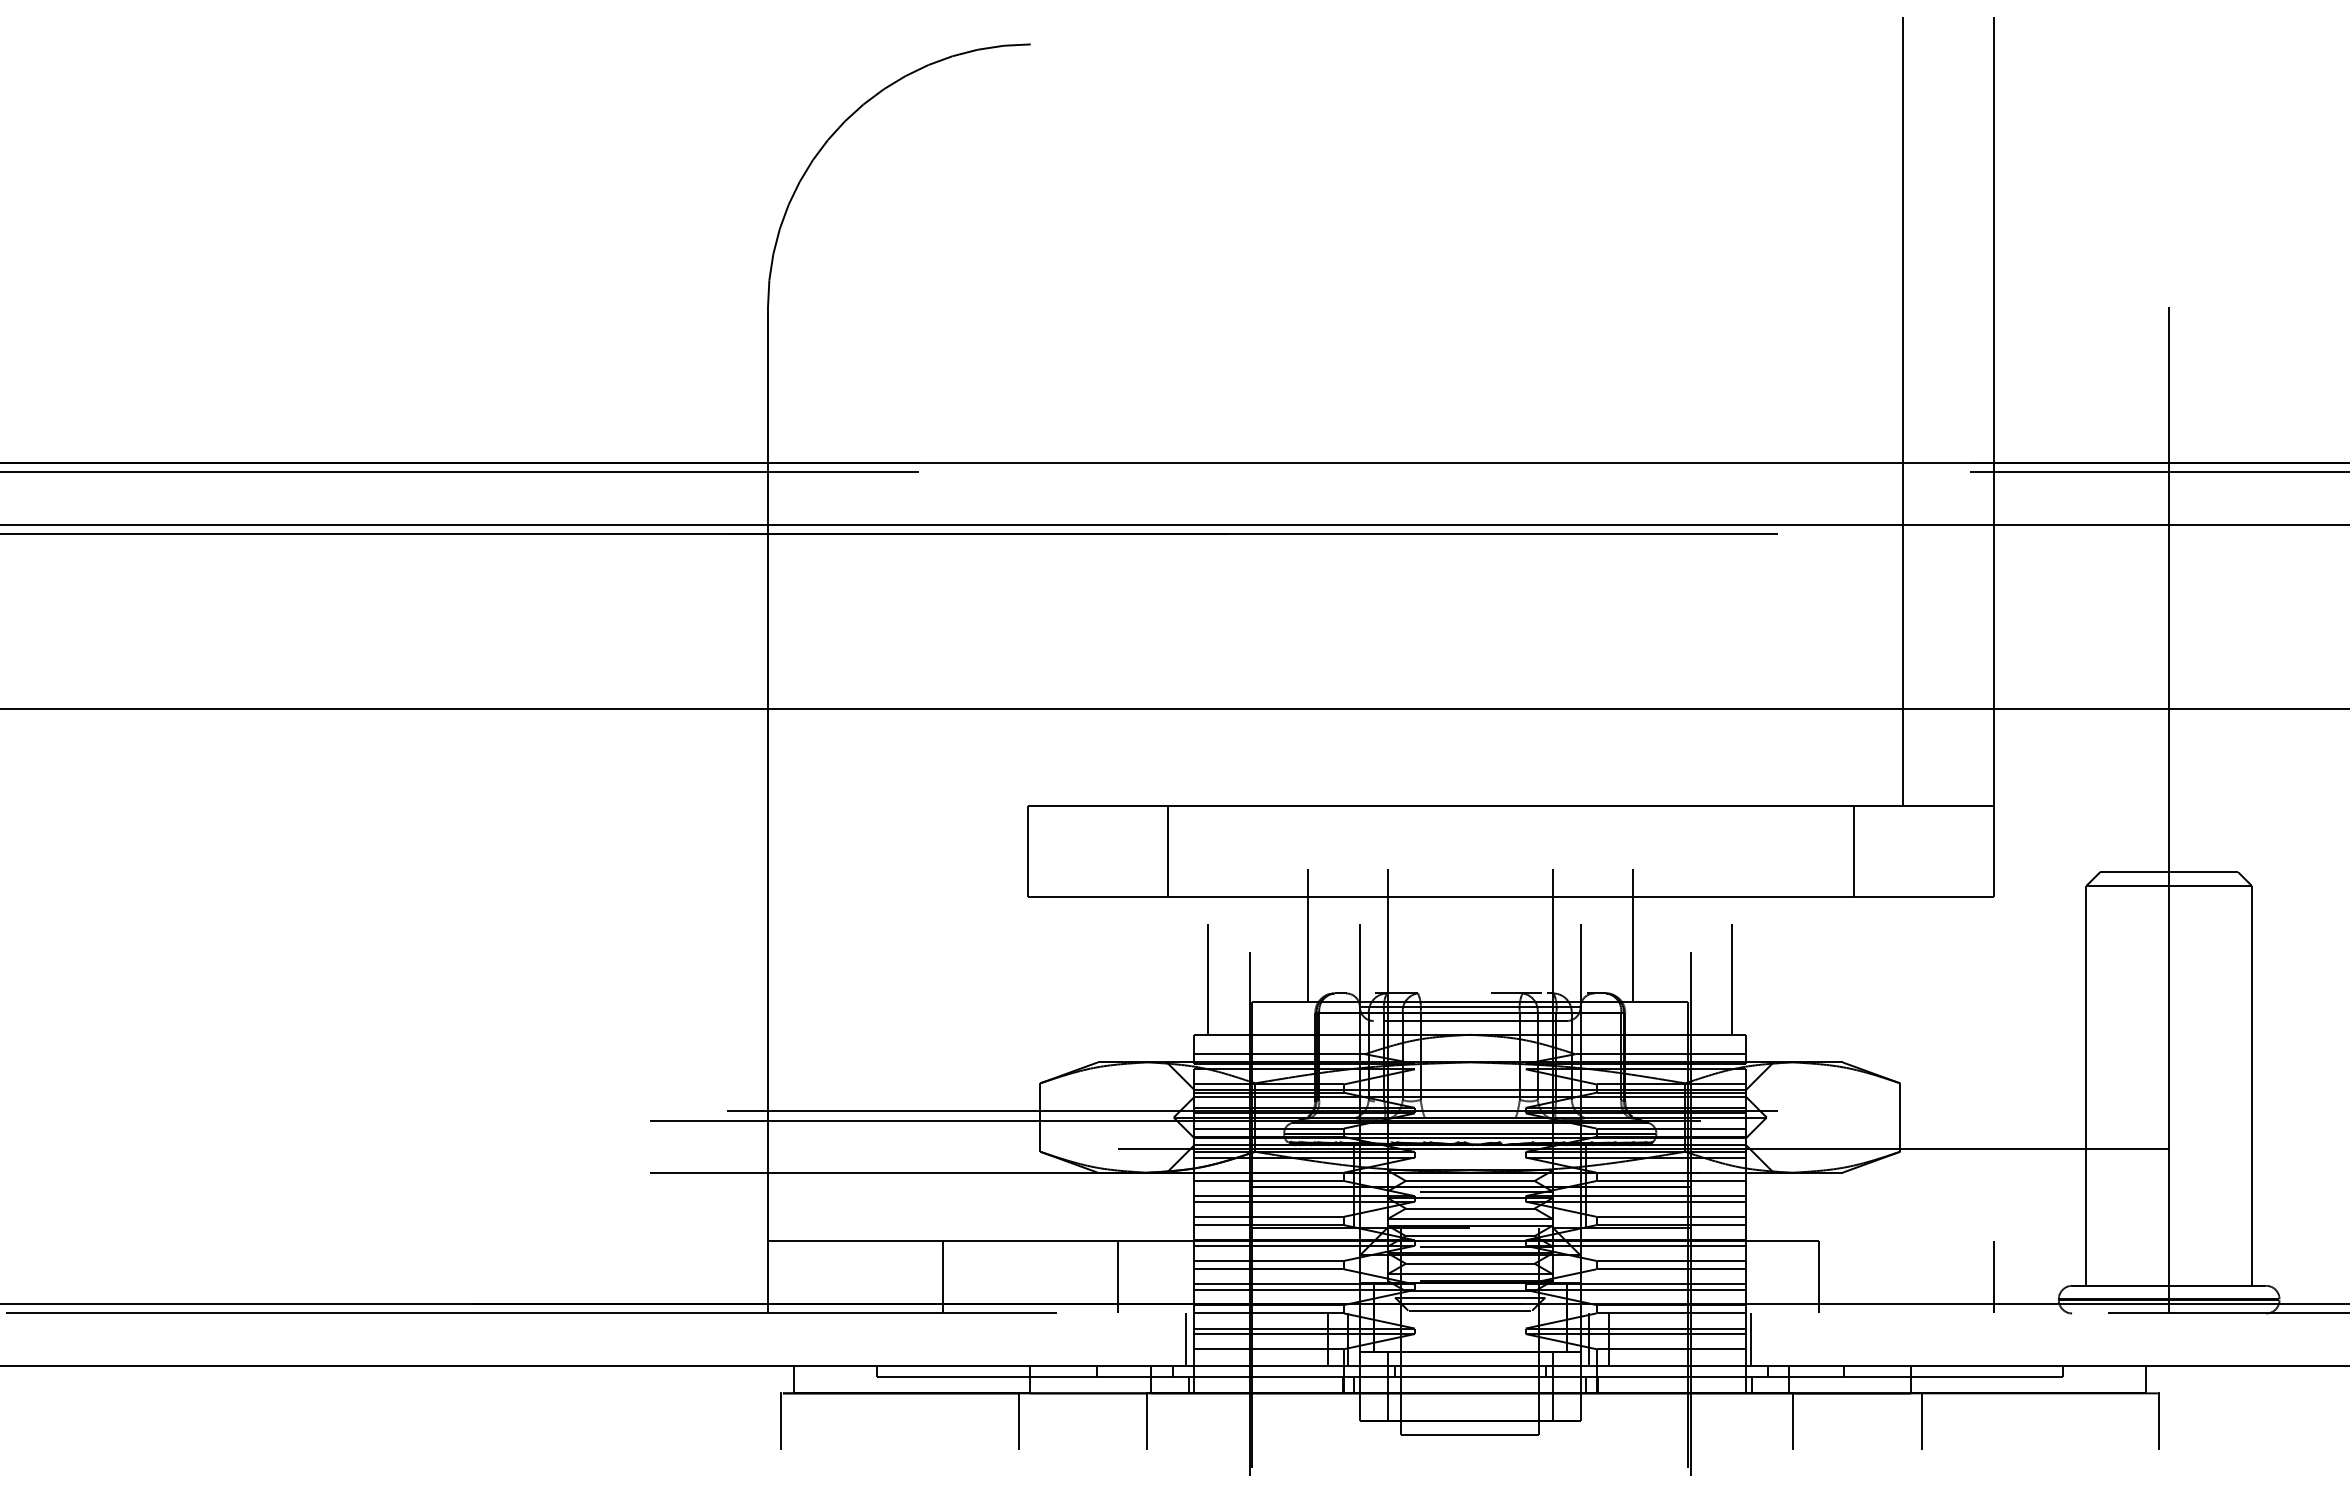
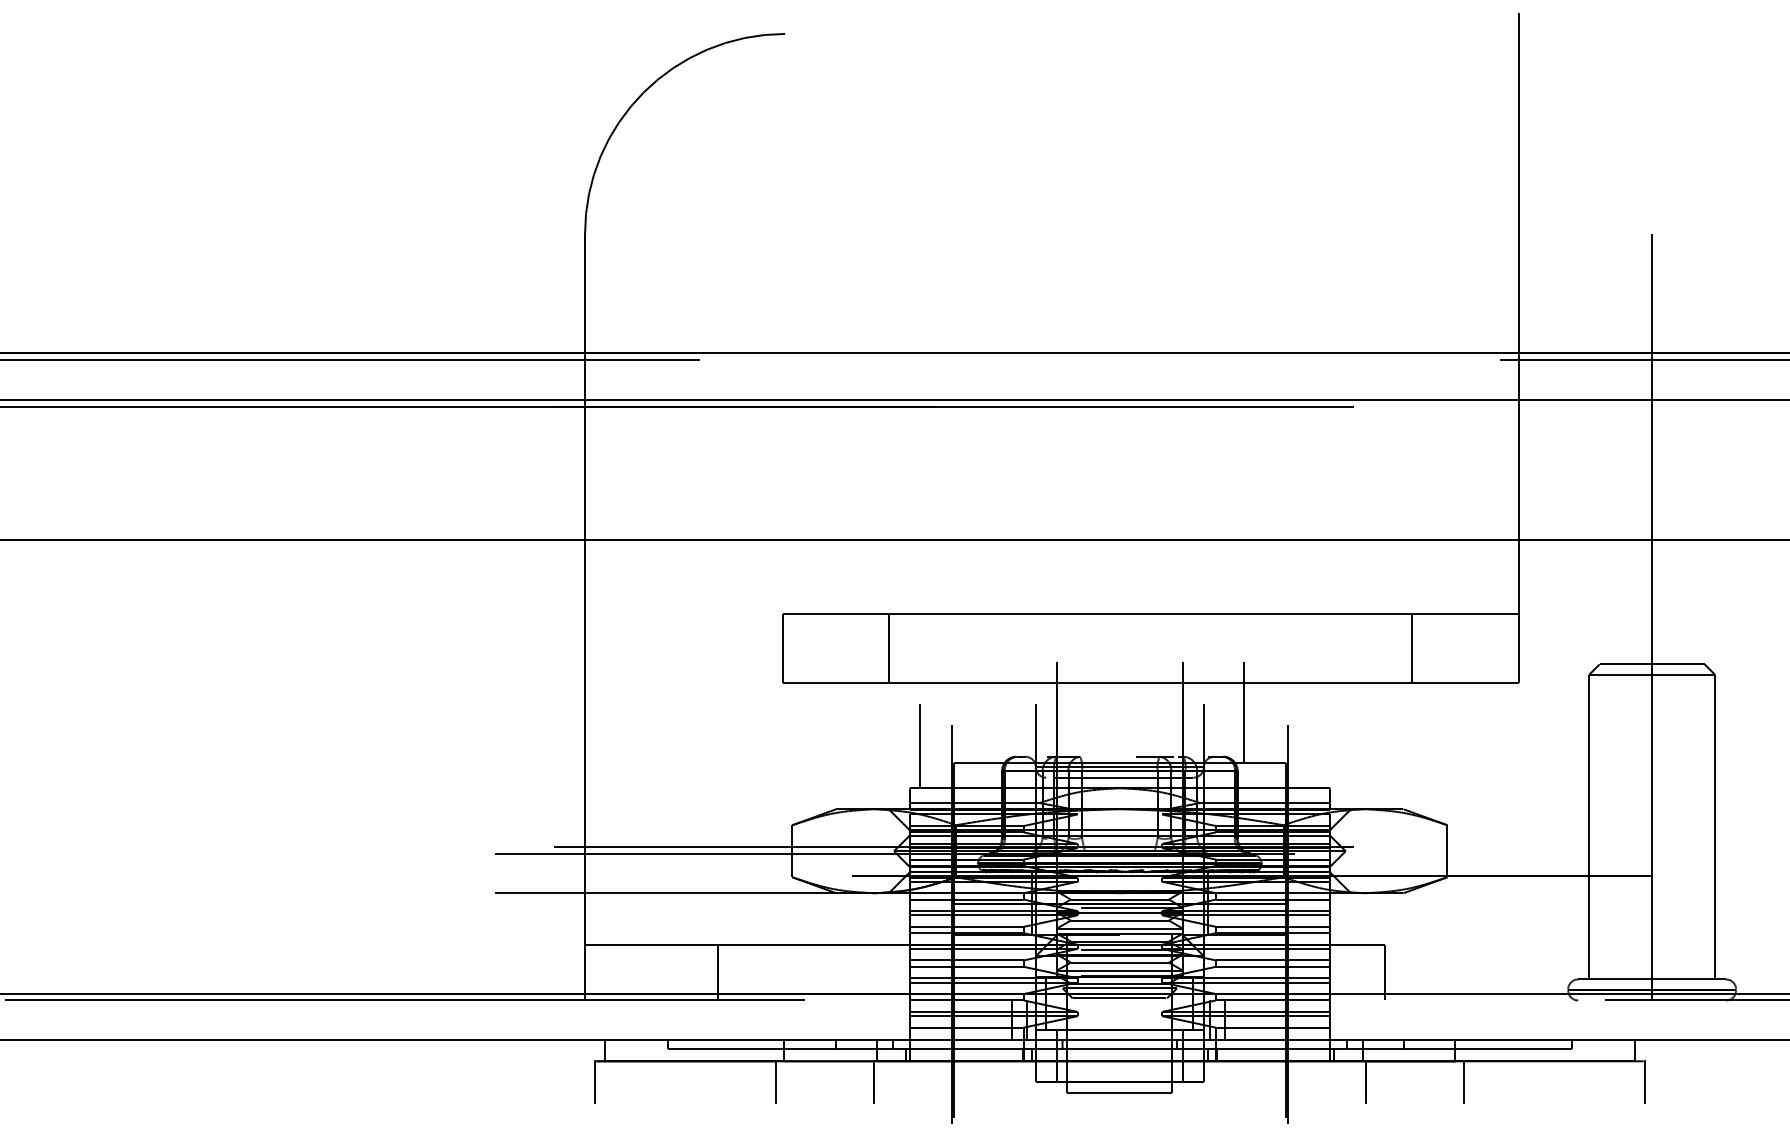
line: (1903, 410) -> (1449, 312), removed
line: (1307, 935) -> (995, 712), removed
line: (1732, 979) -> (1319, 746), removed
line: (1118, 1276) -> (851, 972), removed
line: (1994, 1276) -> (1519, 972), removed
line: (1186, 1339) -> (903, 1020), removed
line: (1750, 1339) -> (1333, 1020), removed

